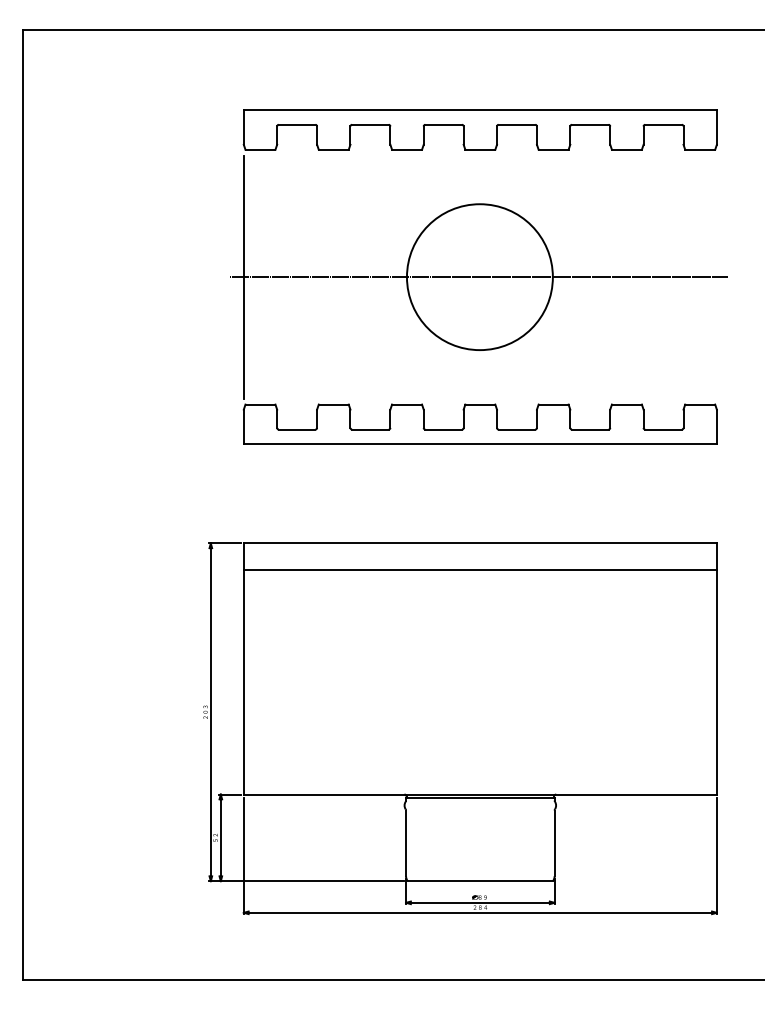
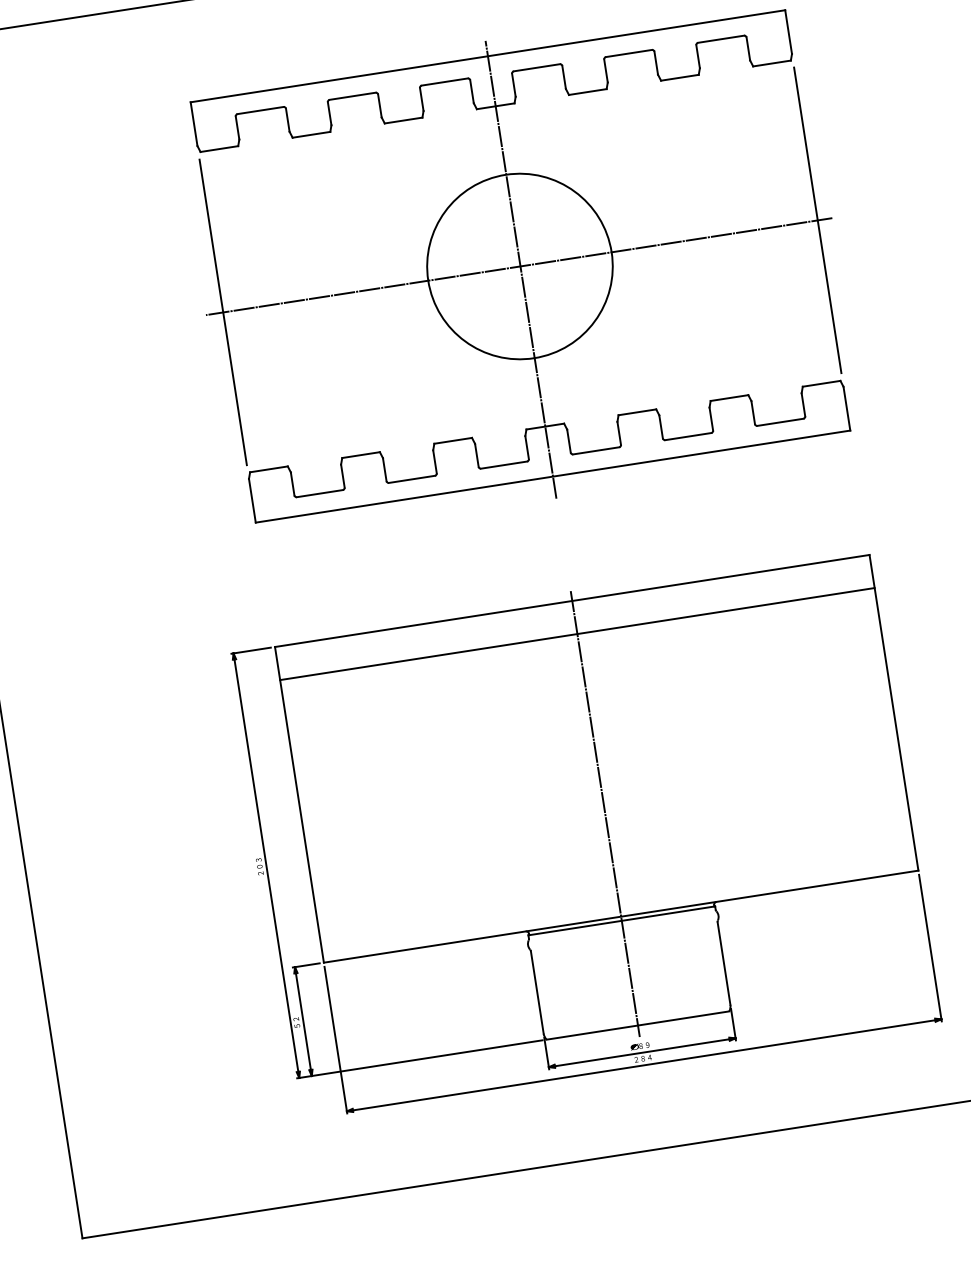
line: (716, 276) -> (817, 219), added
line: (480, 279) -> (521, 269), added
line: (480, 712) -> (605, 813), added

